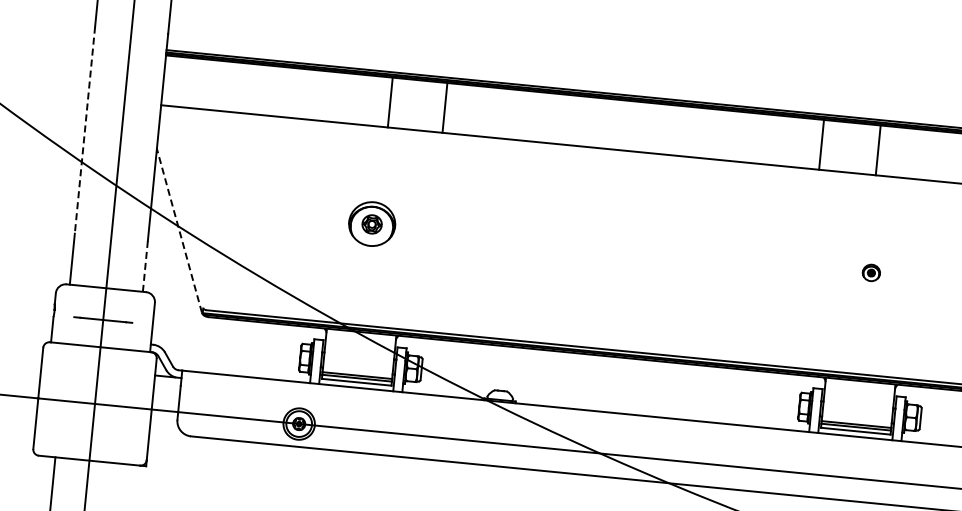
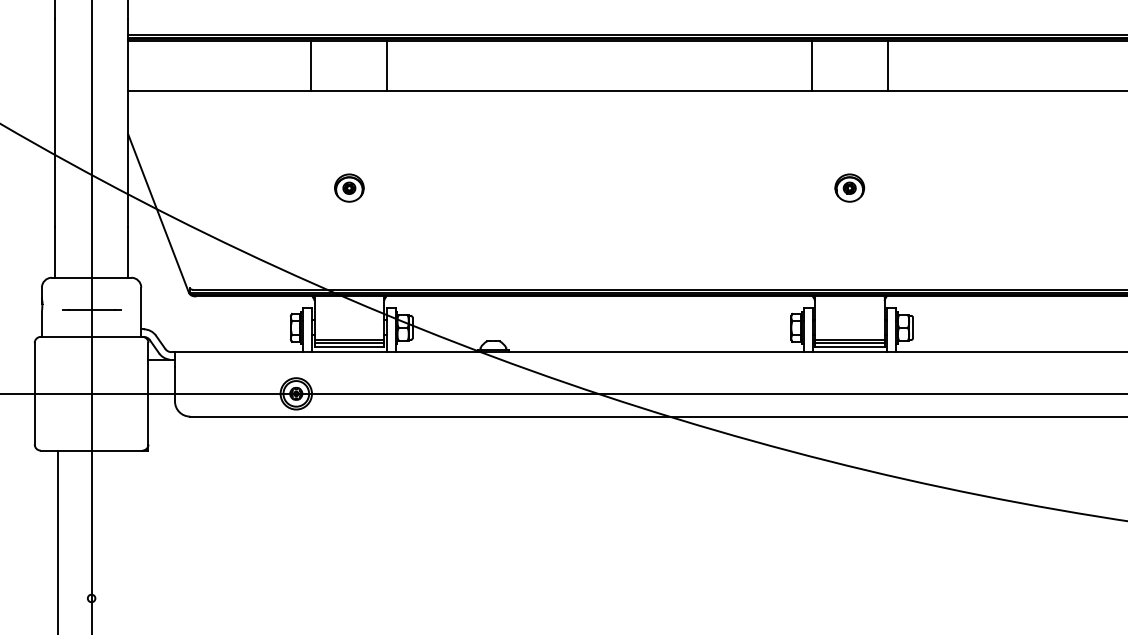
line: (390, 102) -> (311, 65), moved
line: (445, 107) -> (387, 65), moved
line: (84, 129) -> (54, 122), dashed -> solid
line: (821, 144) -> (811, 65), moved
line: (878, 150) -> (887, 65), moved
part: (372, 223) -> (349, 187), size x0.62
line: (179, 230) -> (158, 213), dashed -> solid
line: (145, 266) -> (128, 252), dashed -> solid
part: (871, 272) -> (849, 187), size x1.67

